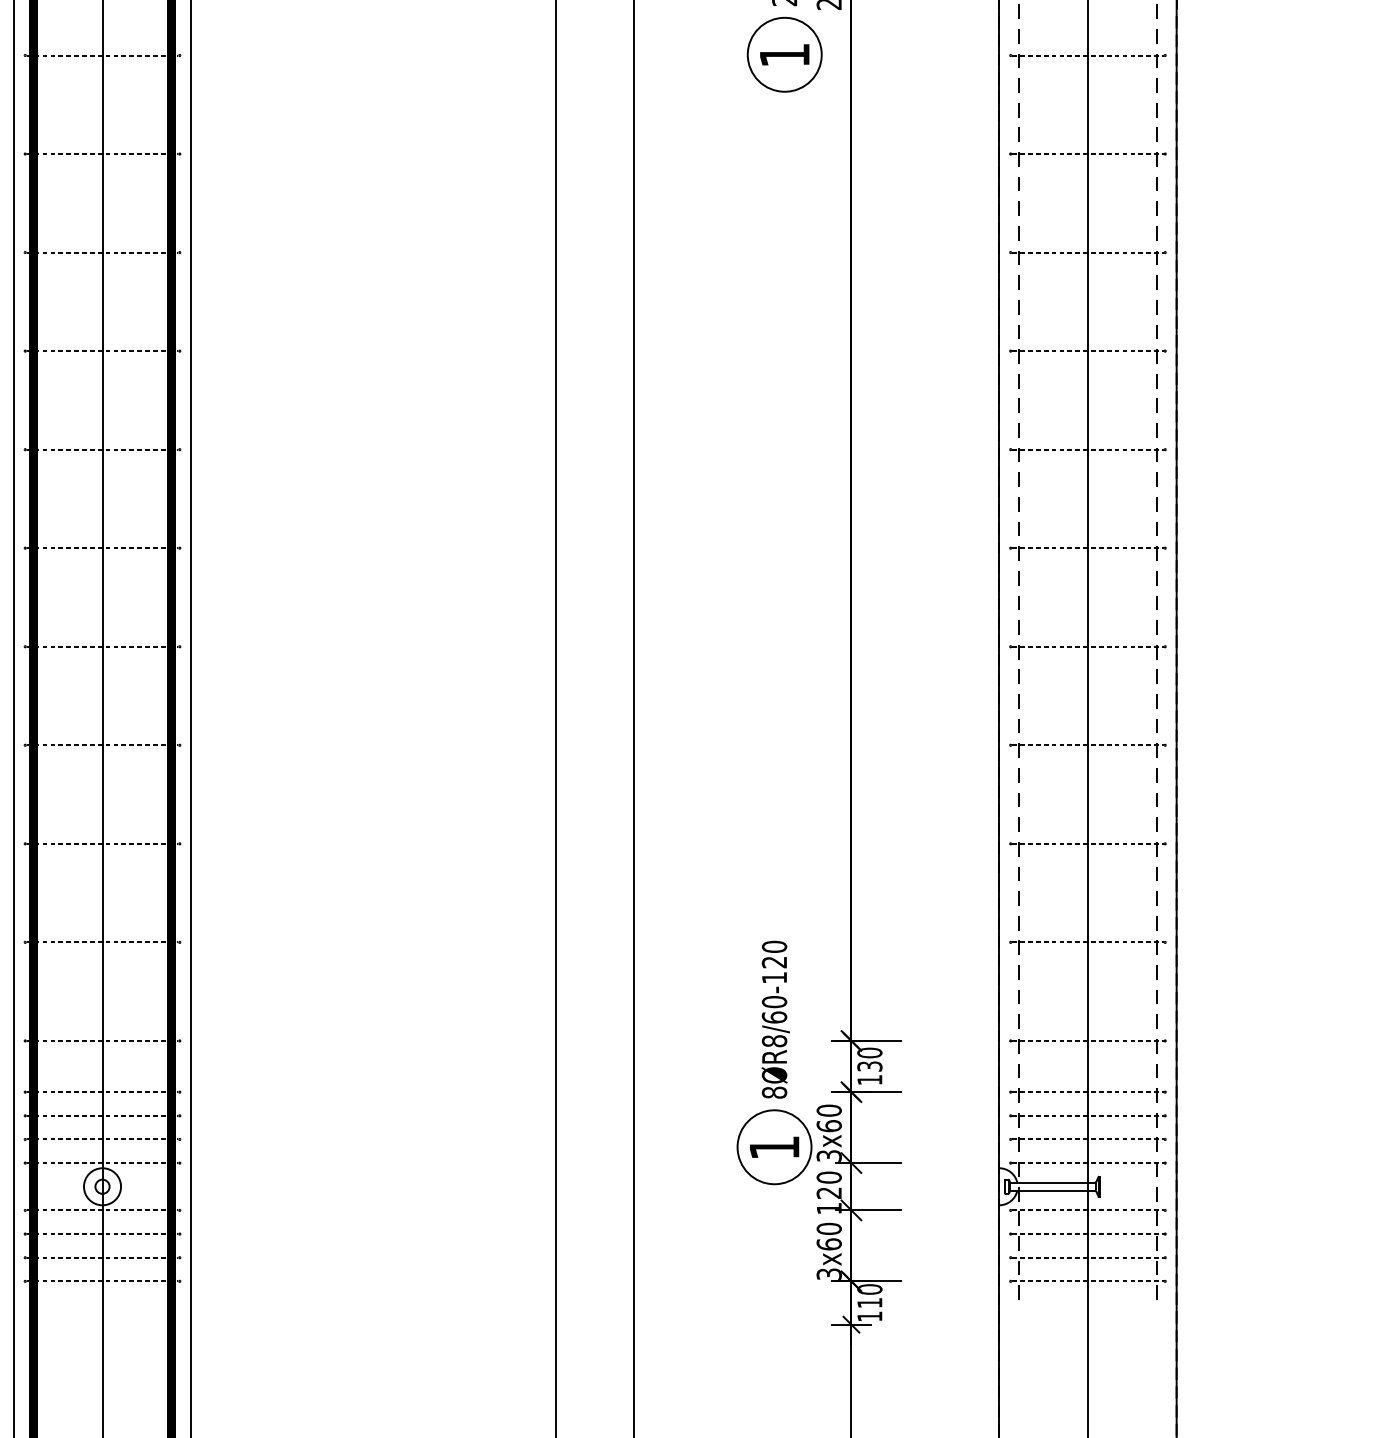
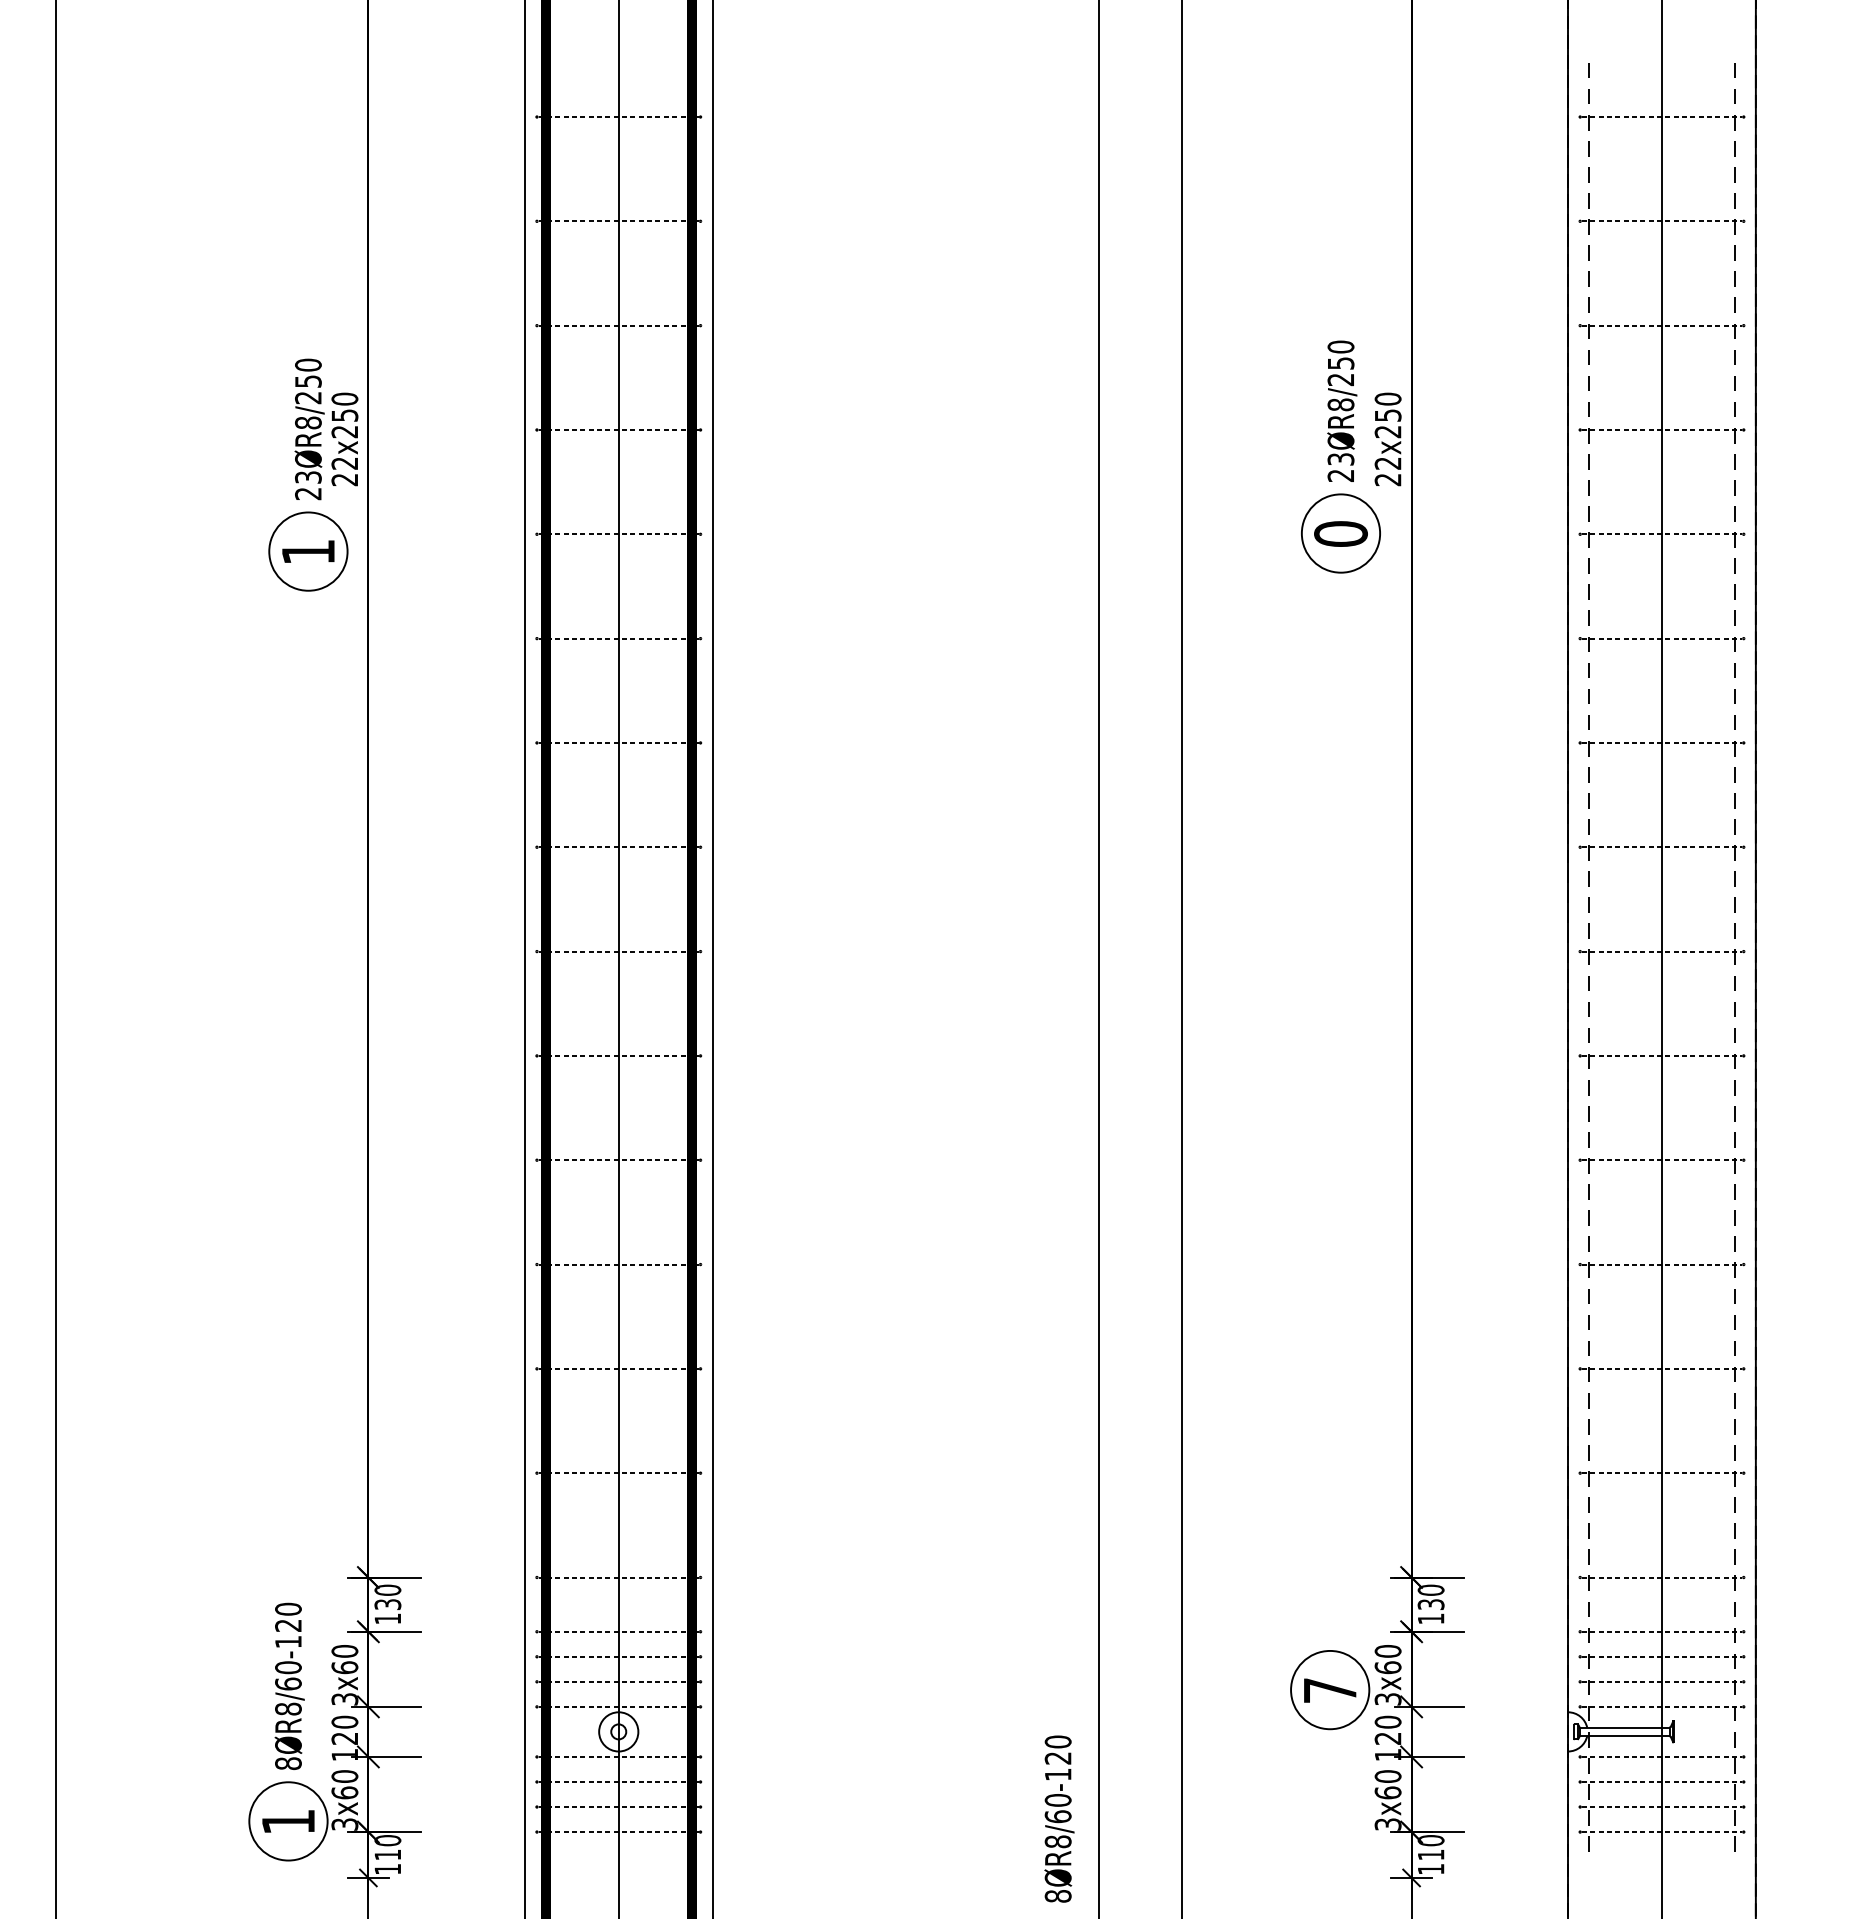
text: (784, 54) -> (1340, 533), 1 -> 0
text: (775, 1019) -> (1059, 1818), moved
text: (774, 1147) -> (1330, 1690), 1 -> 7

